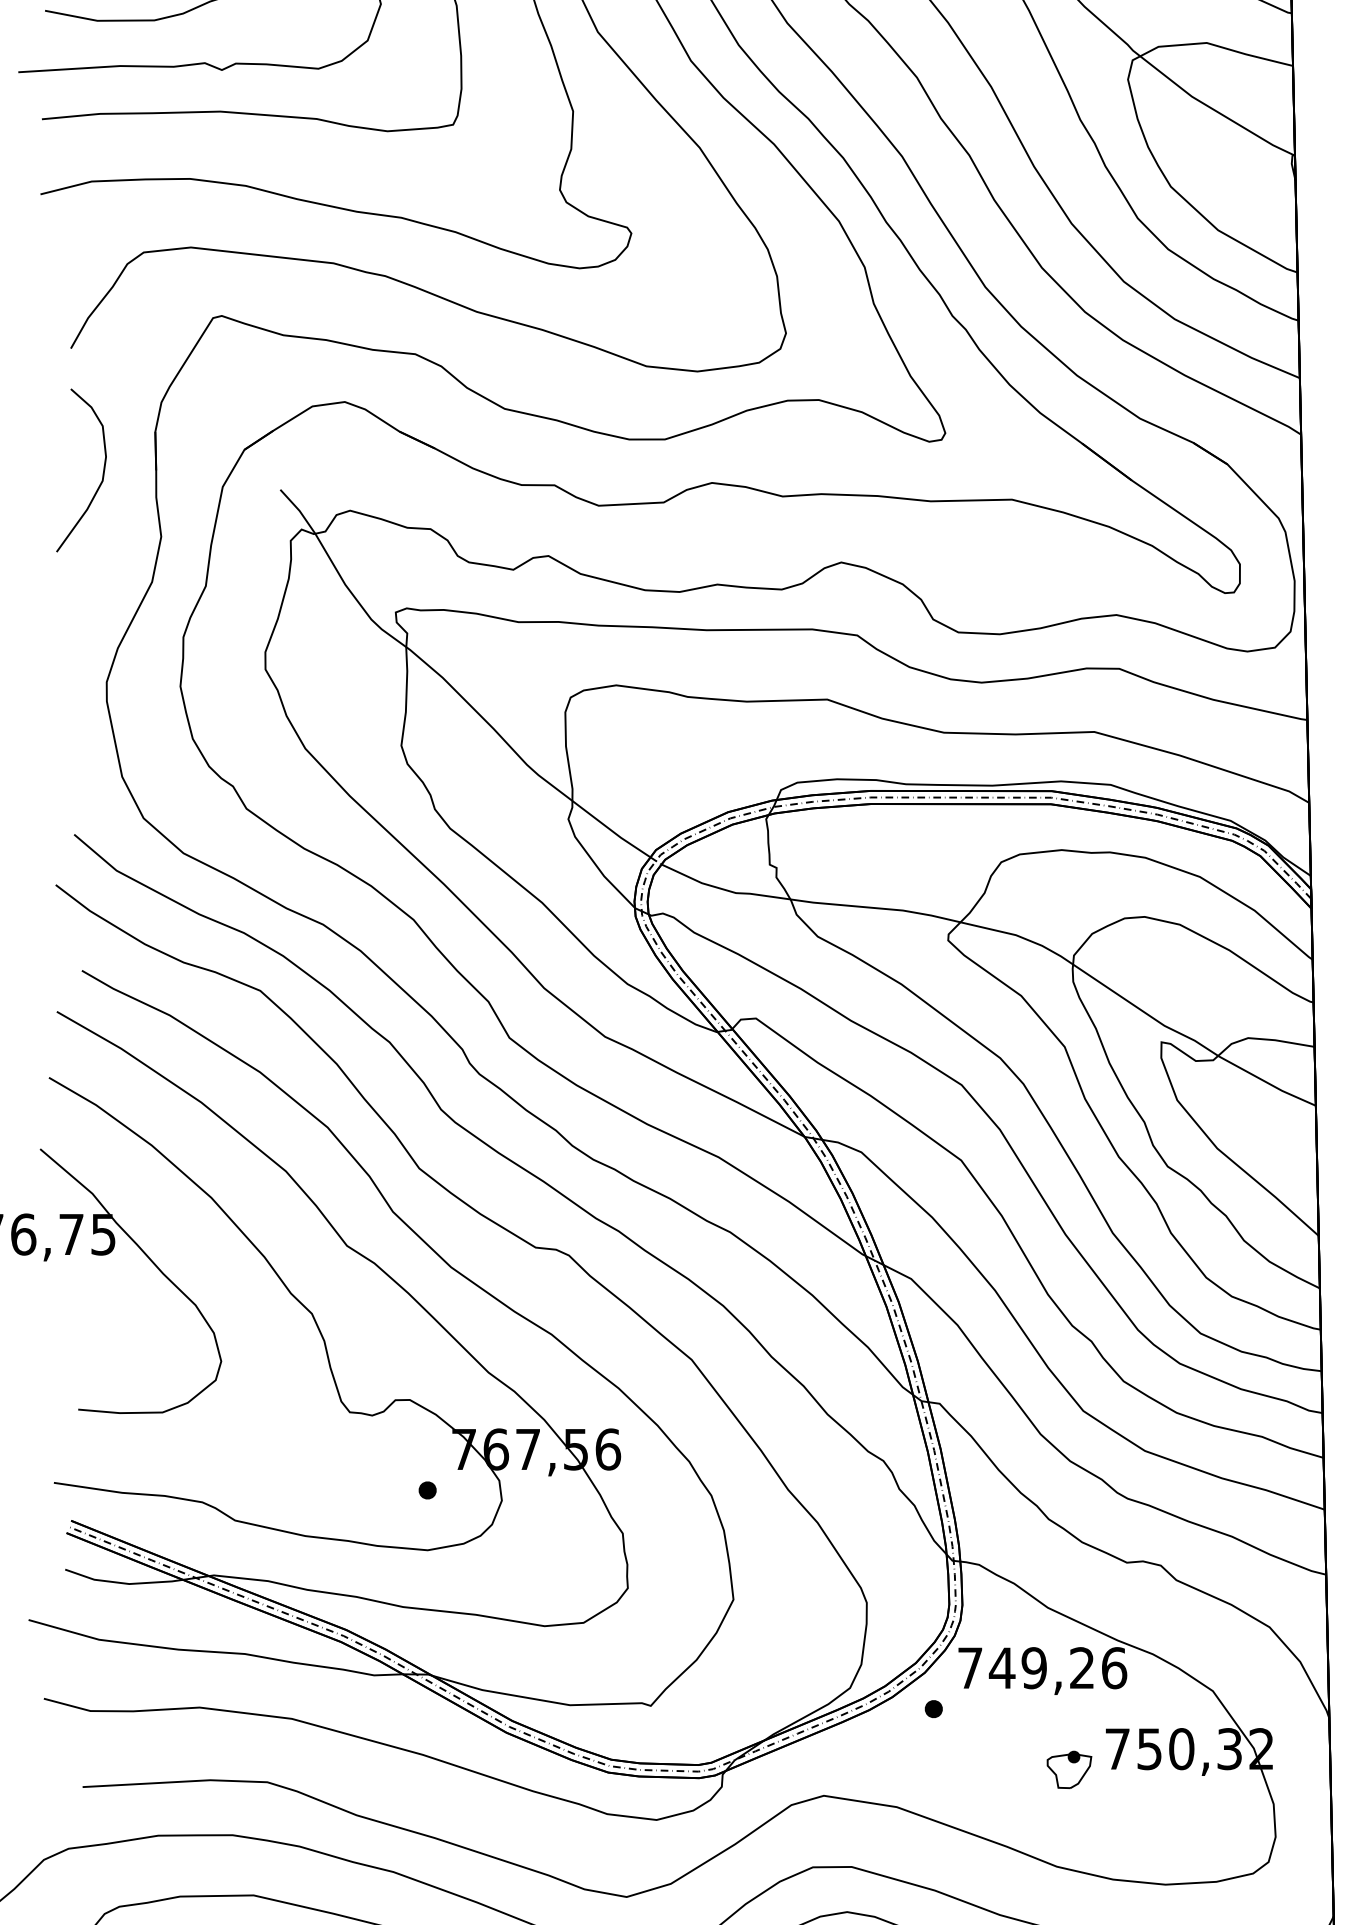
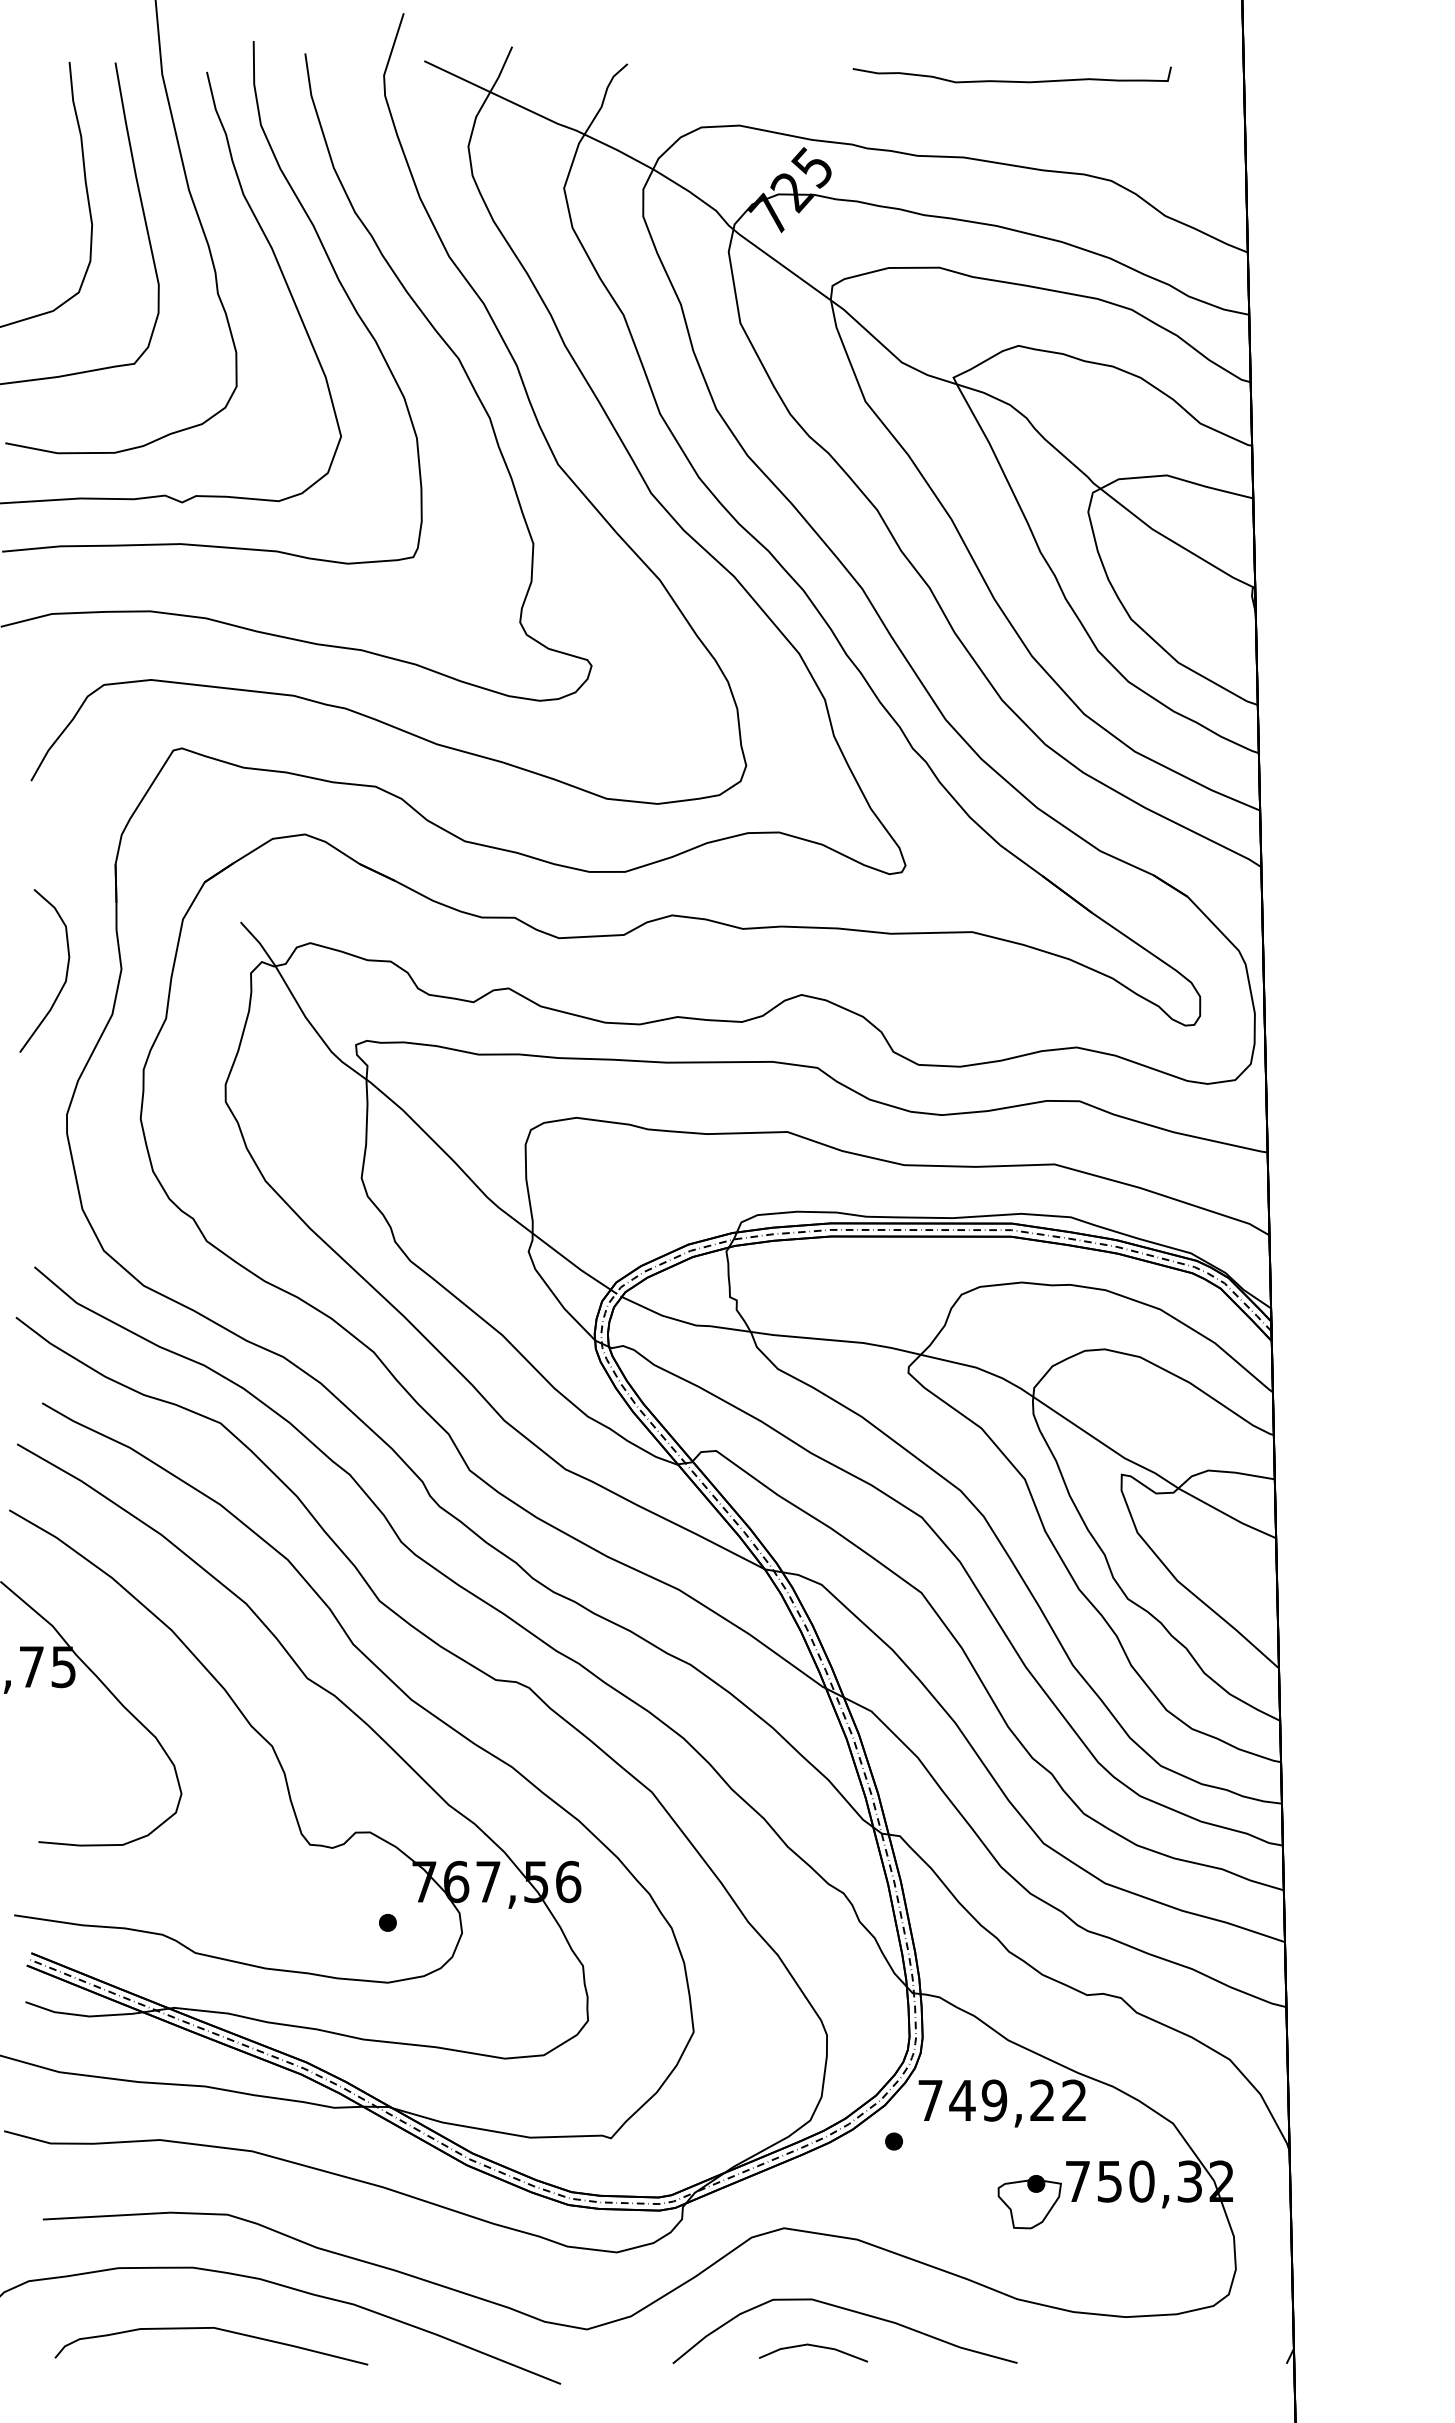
curve: (102, 475) -> (65, 975), moved
text: (1114, 1668) -> (1074, 2100), 749,26 -> 749,22
part: (1069, 1770) -> (1029, 2202), size x1.43

